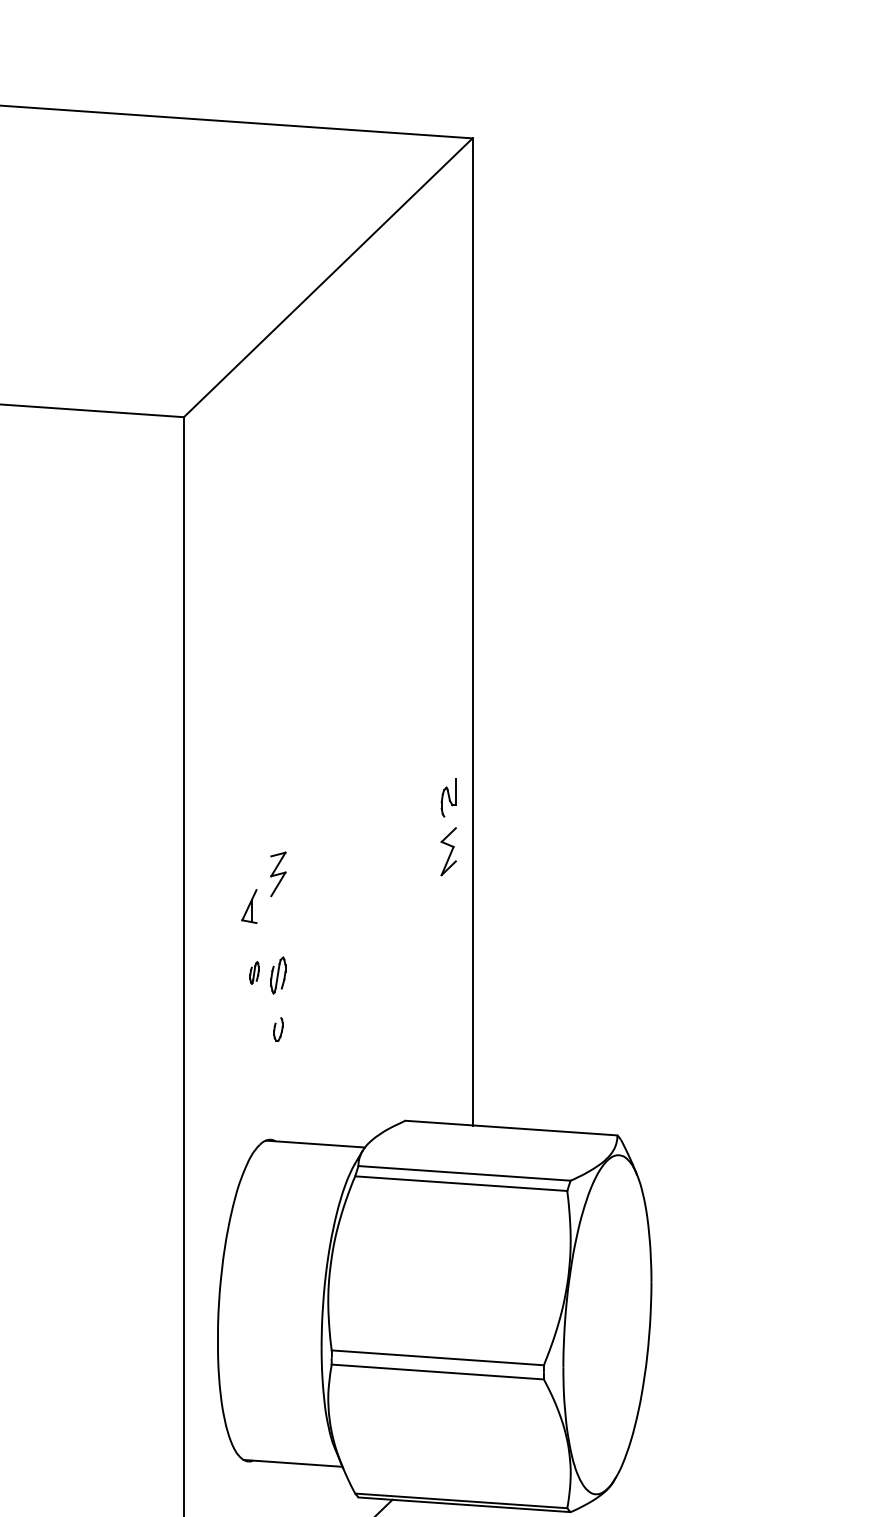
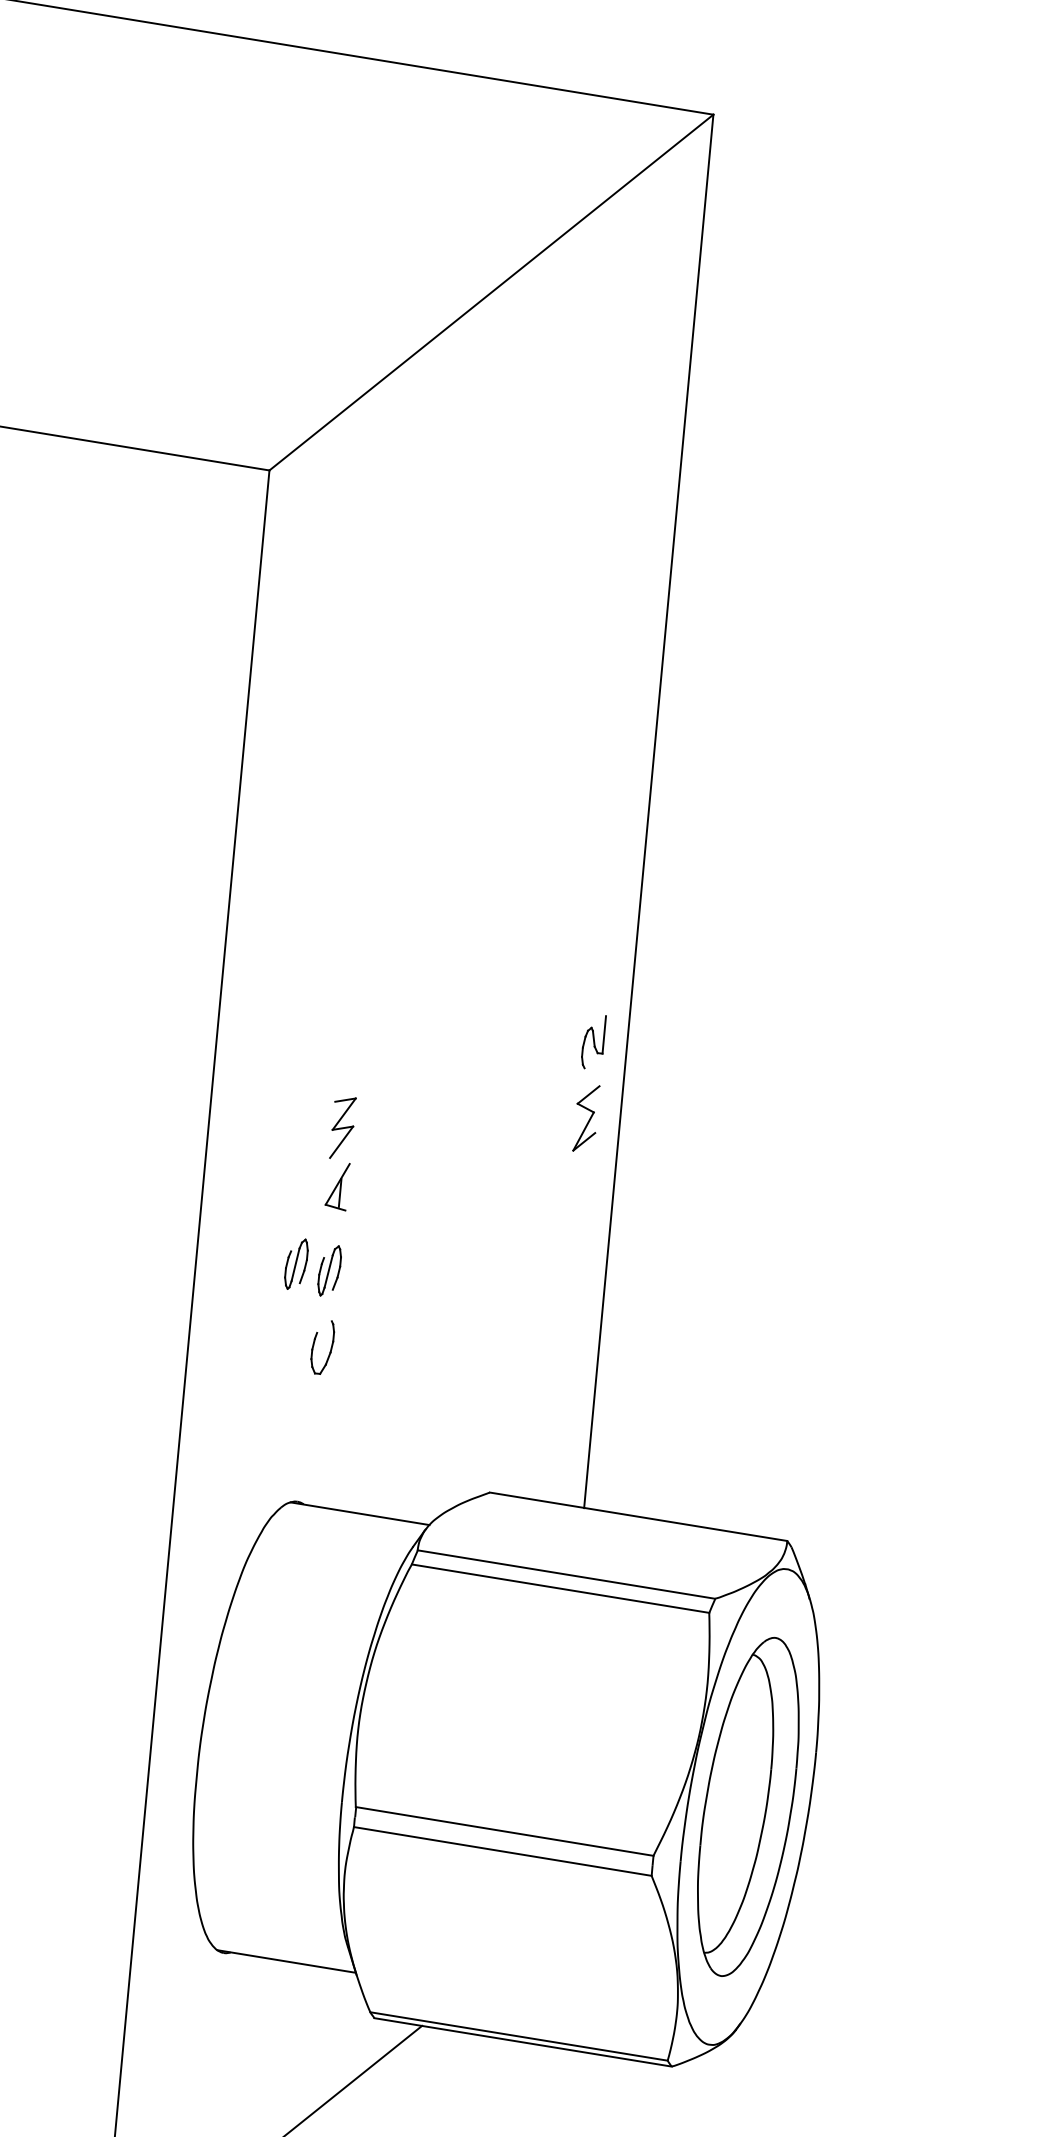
part: (249, 906) -> (337, 1186), moved
part: (254, 972) -> (296, 1263), size x1.67
part: (278, 1029) -> (322, 1347), size x1.67
part: (607, 1324) -> (748, 1806), added

